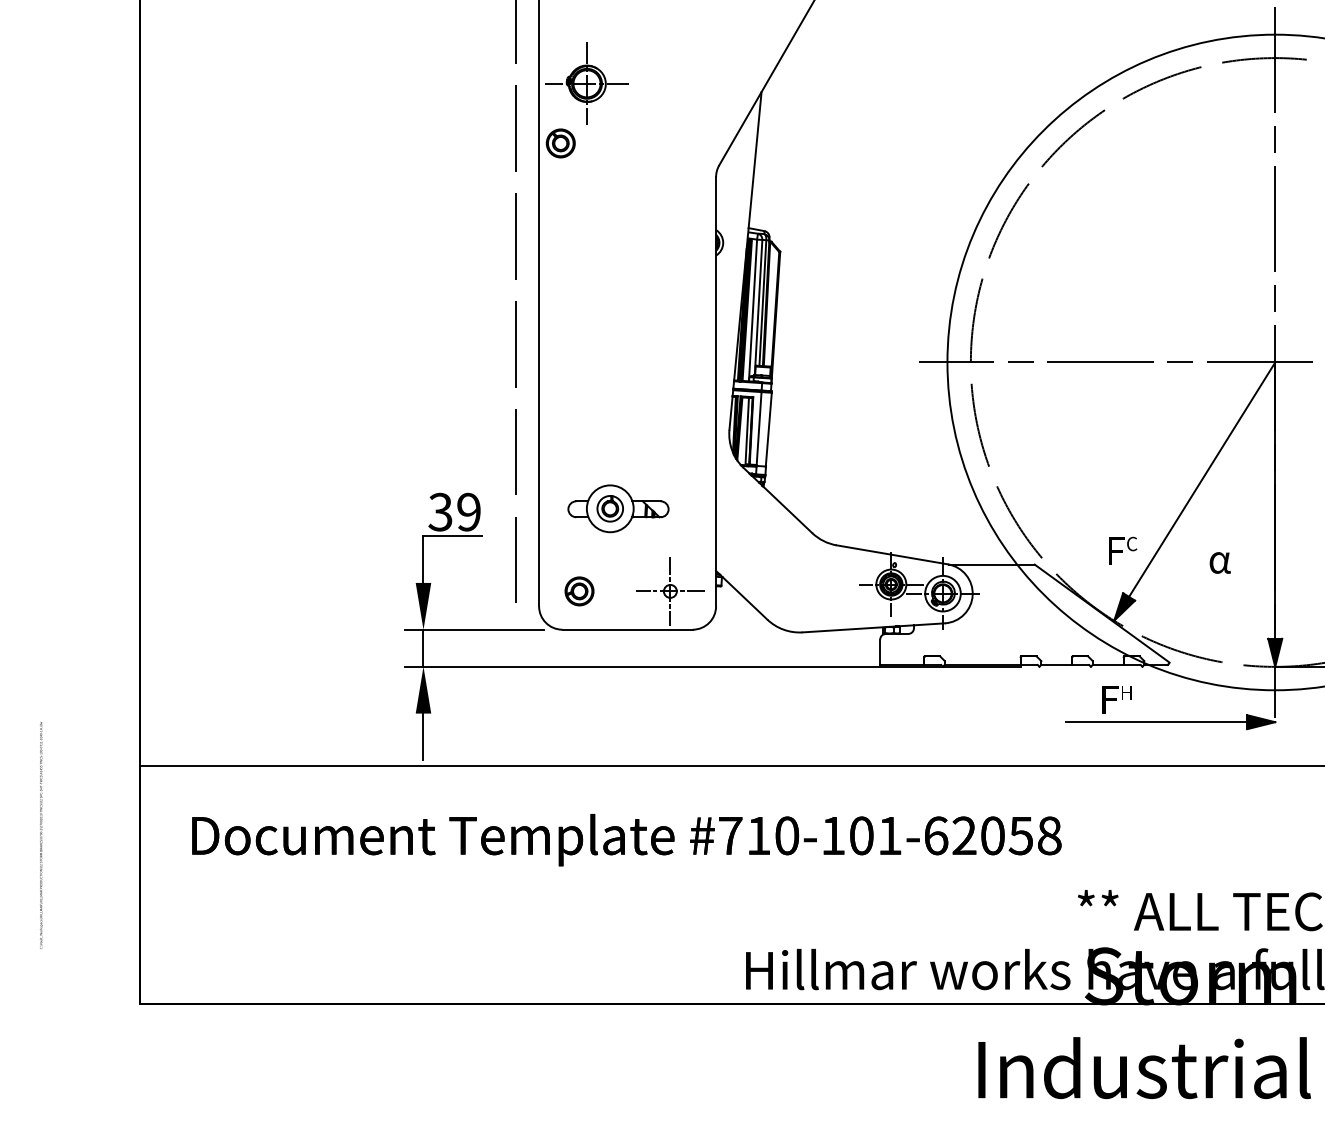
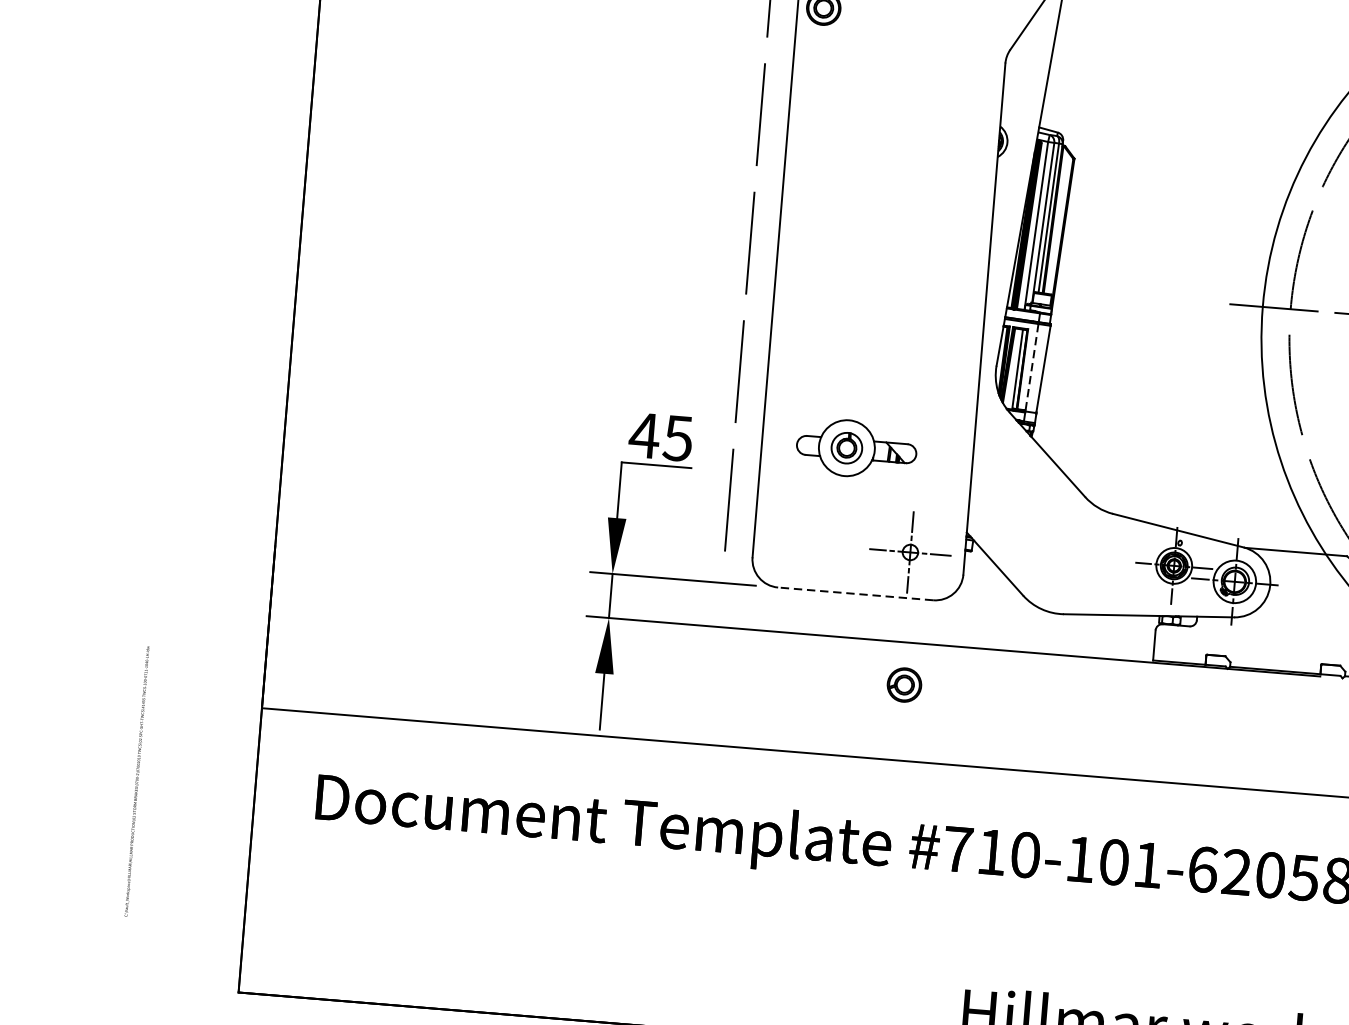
line: (759, 428) -> (1032, 367), solid -> dashed
text: (453, 511) -> (659, 436), 39 -> 45
part: (579, 591) -> (904, 685), moved
line: (627, 629) -> (855, 593), solid -> dashed

